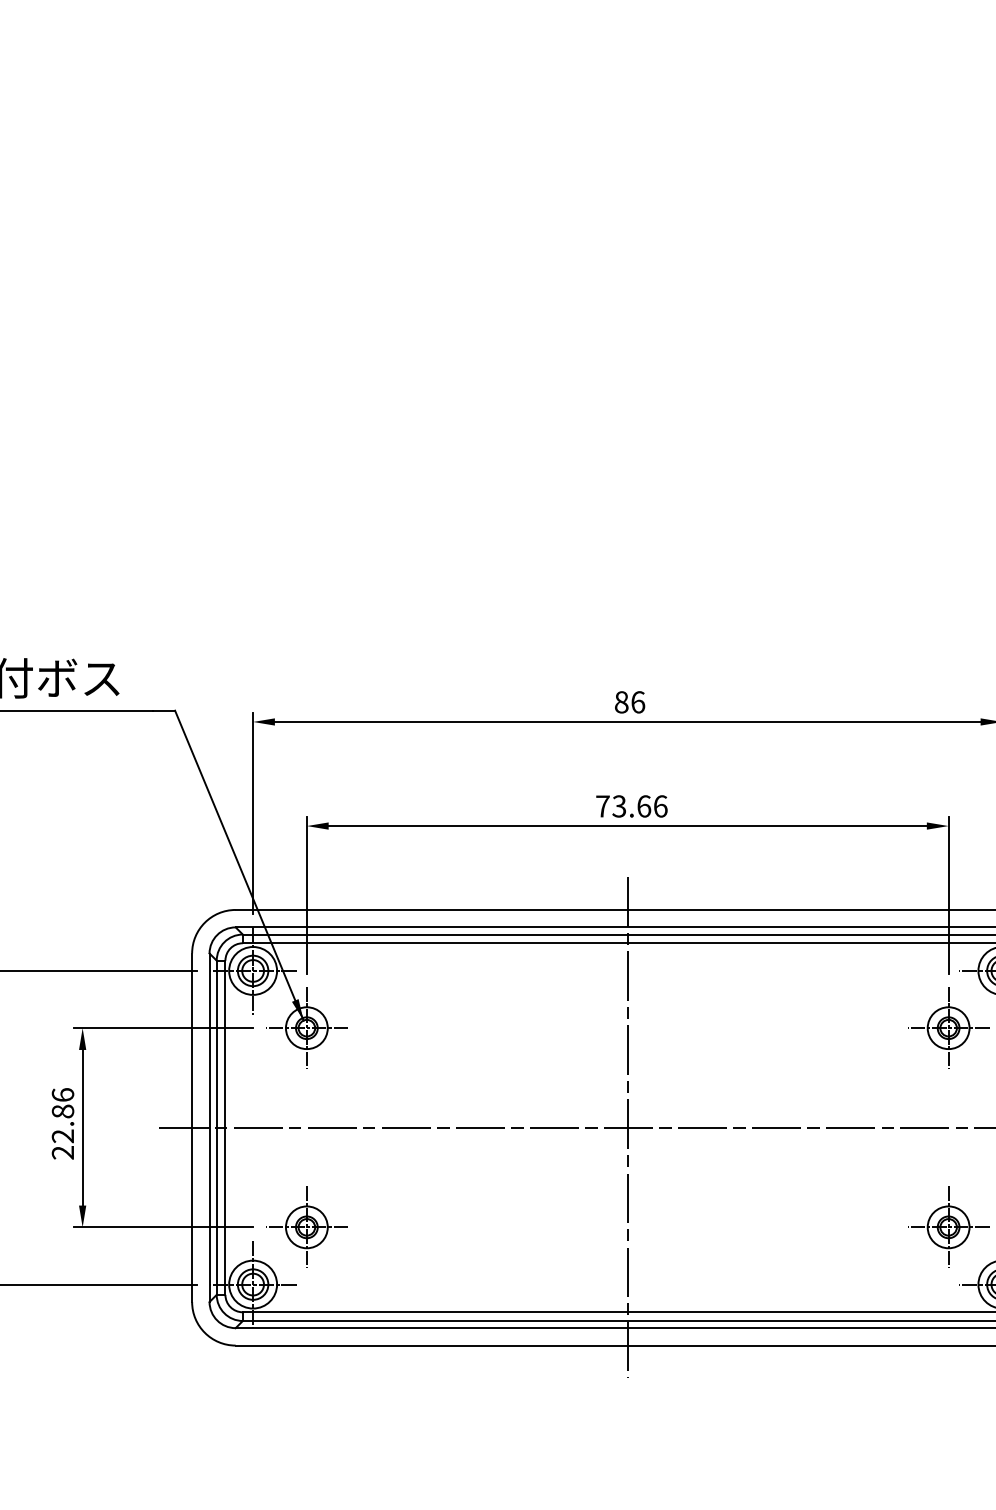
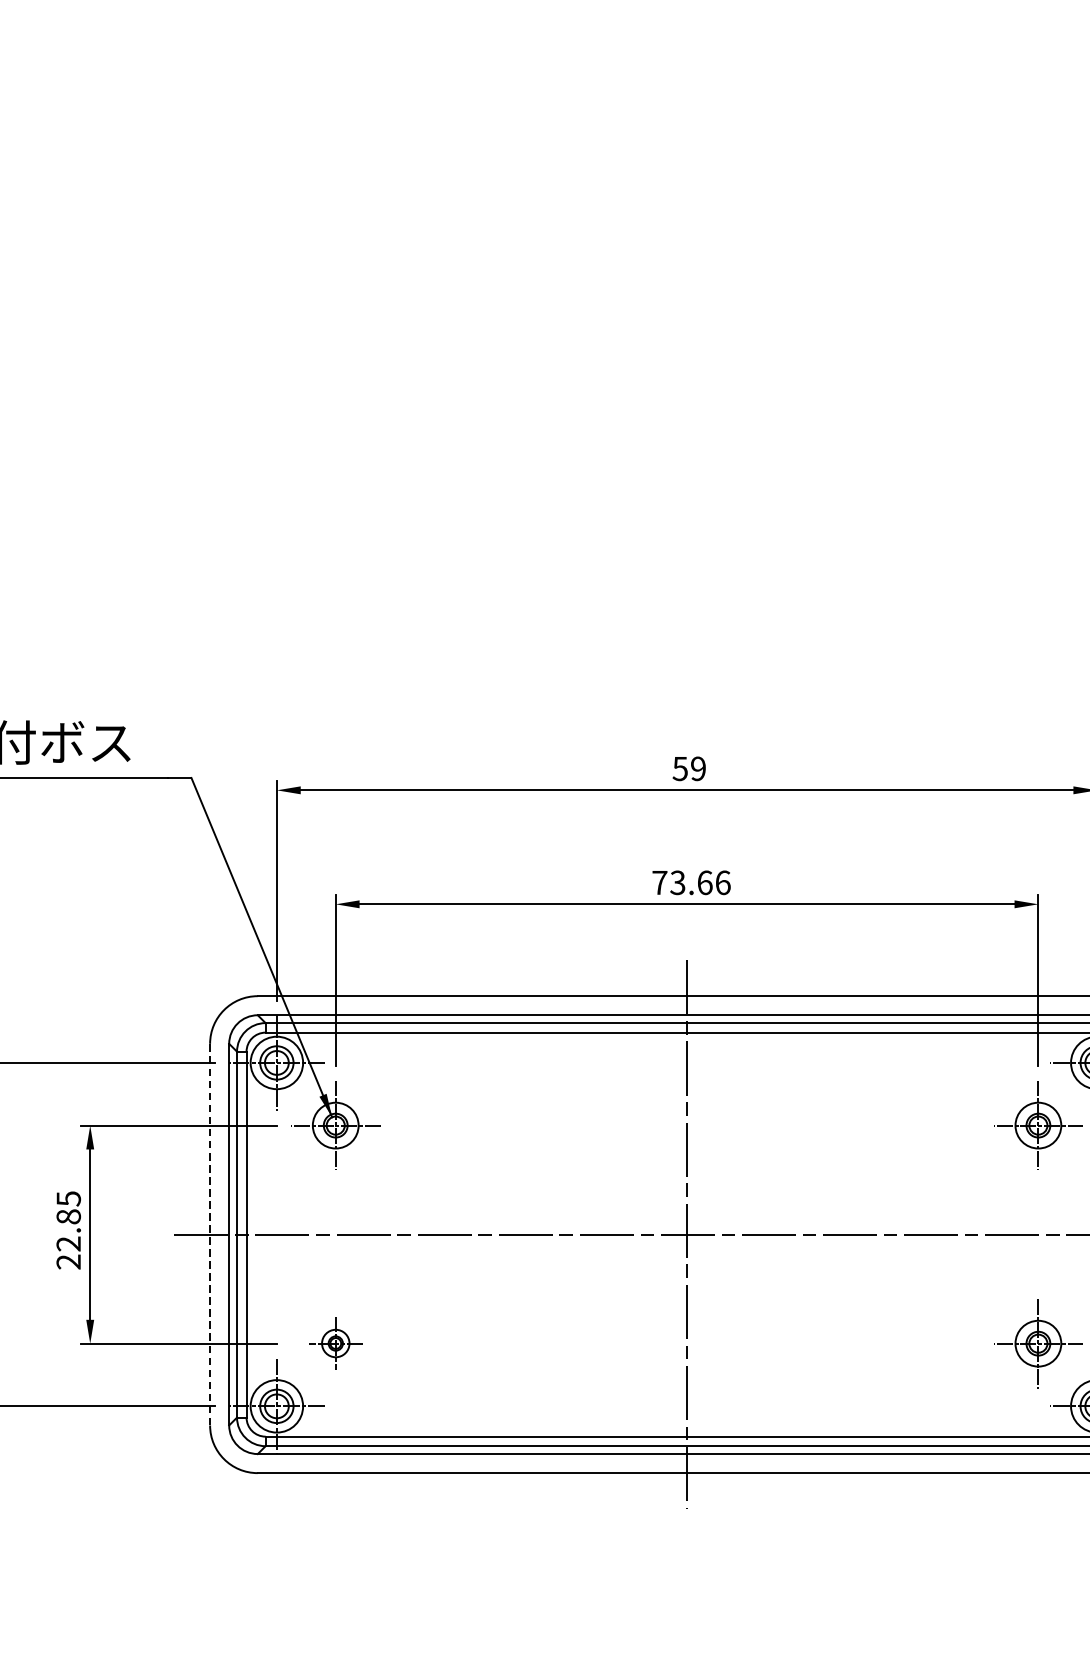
text: (629, 702) -> (688, 769), 86 -> 59
text: (62, 1095) -> (68, 1199), 22.86 -> 22.85
line: (192, 1127) -> (210, 1234), solid -> dashed
part: (306, 1226) -> (335, 1342), size x0.6

